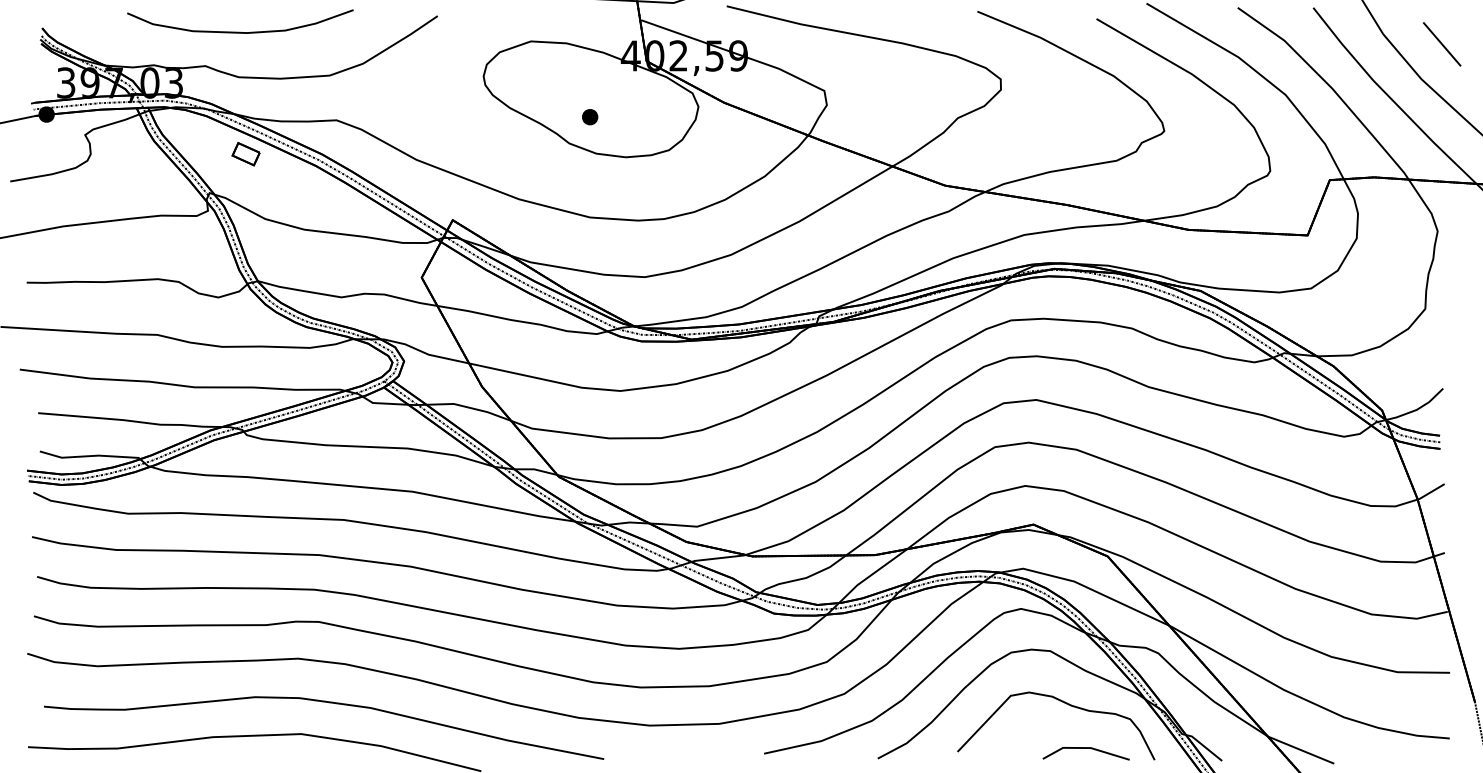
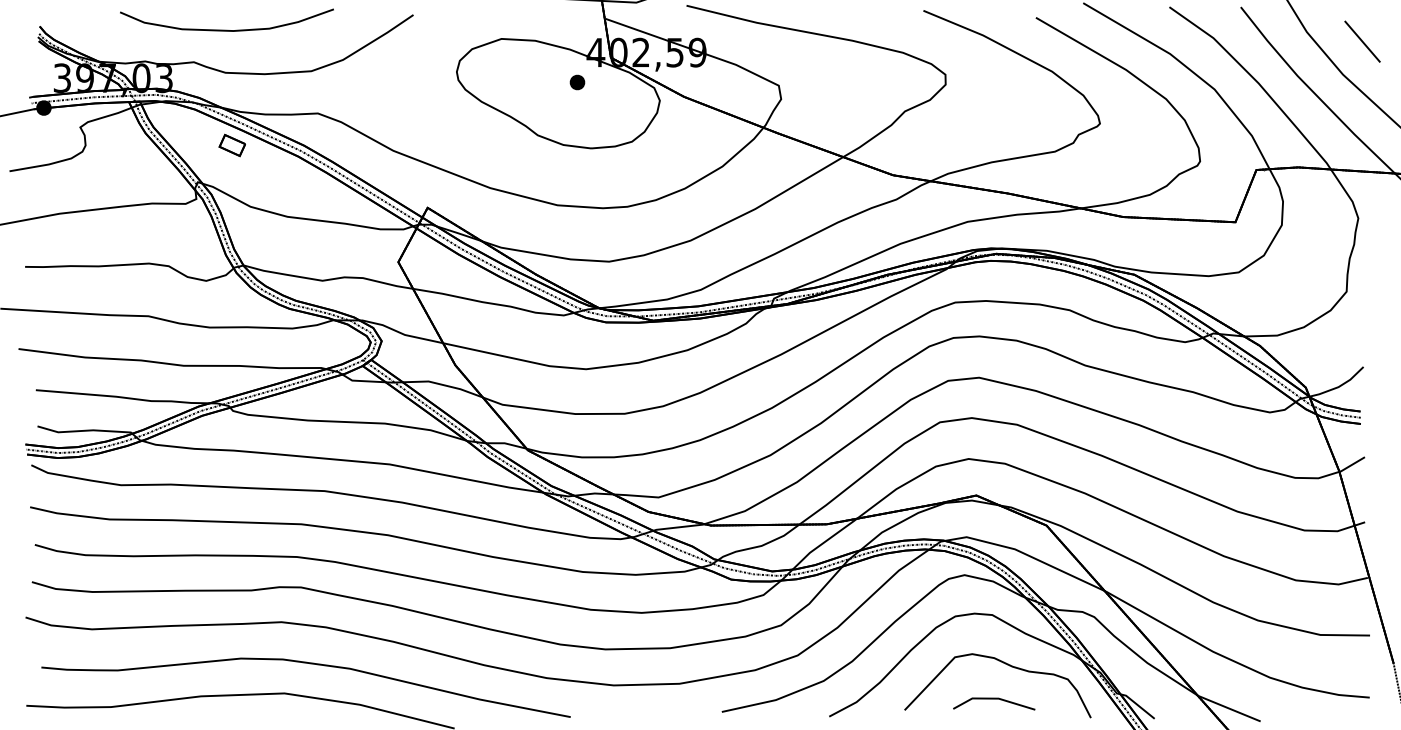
part: (590, 117) -> (577, 82), moved
part: (1086, 753) -> (994, 703), moved

